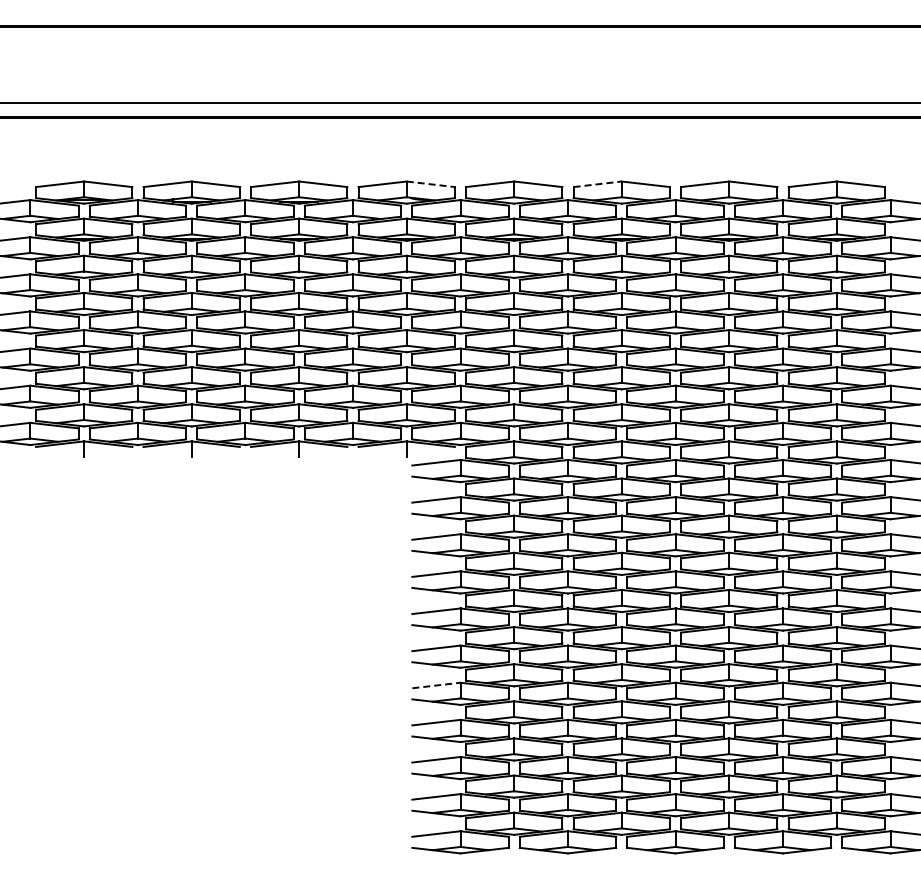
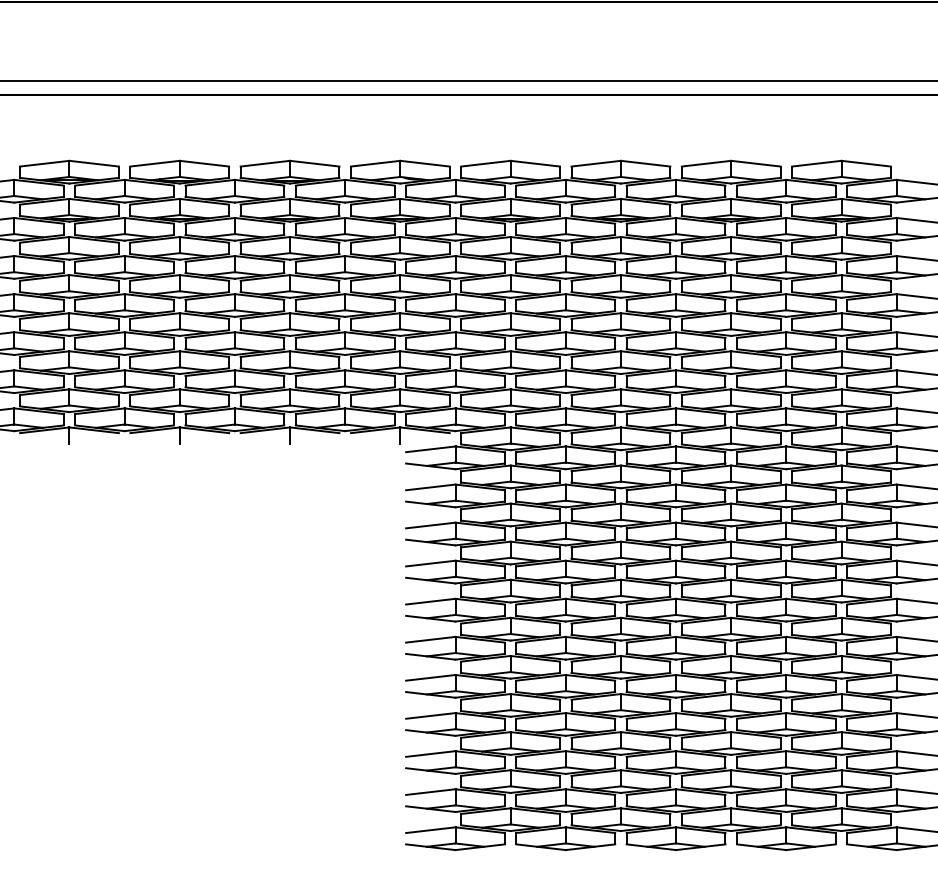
line: (431, 184) -> (425, 163), dashed -> solid
line: (598, 184) -> (597, 163), dashed -> solid
line: (436, 685) -> (430, 677), dashed -> solid

